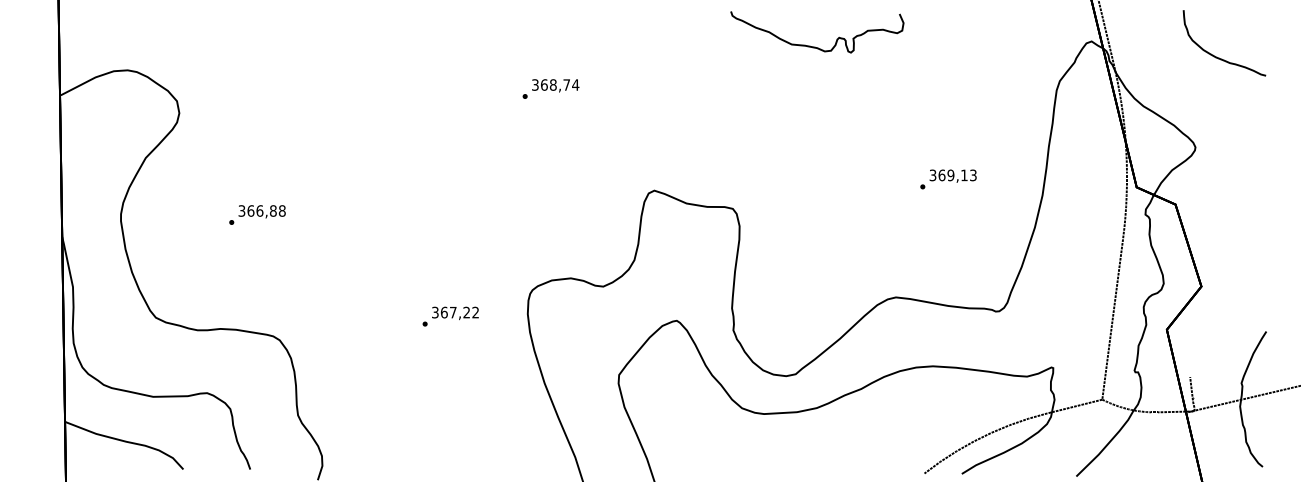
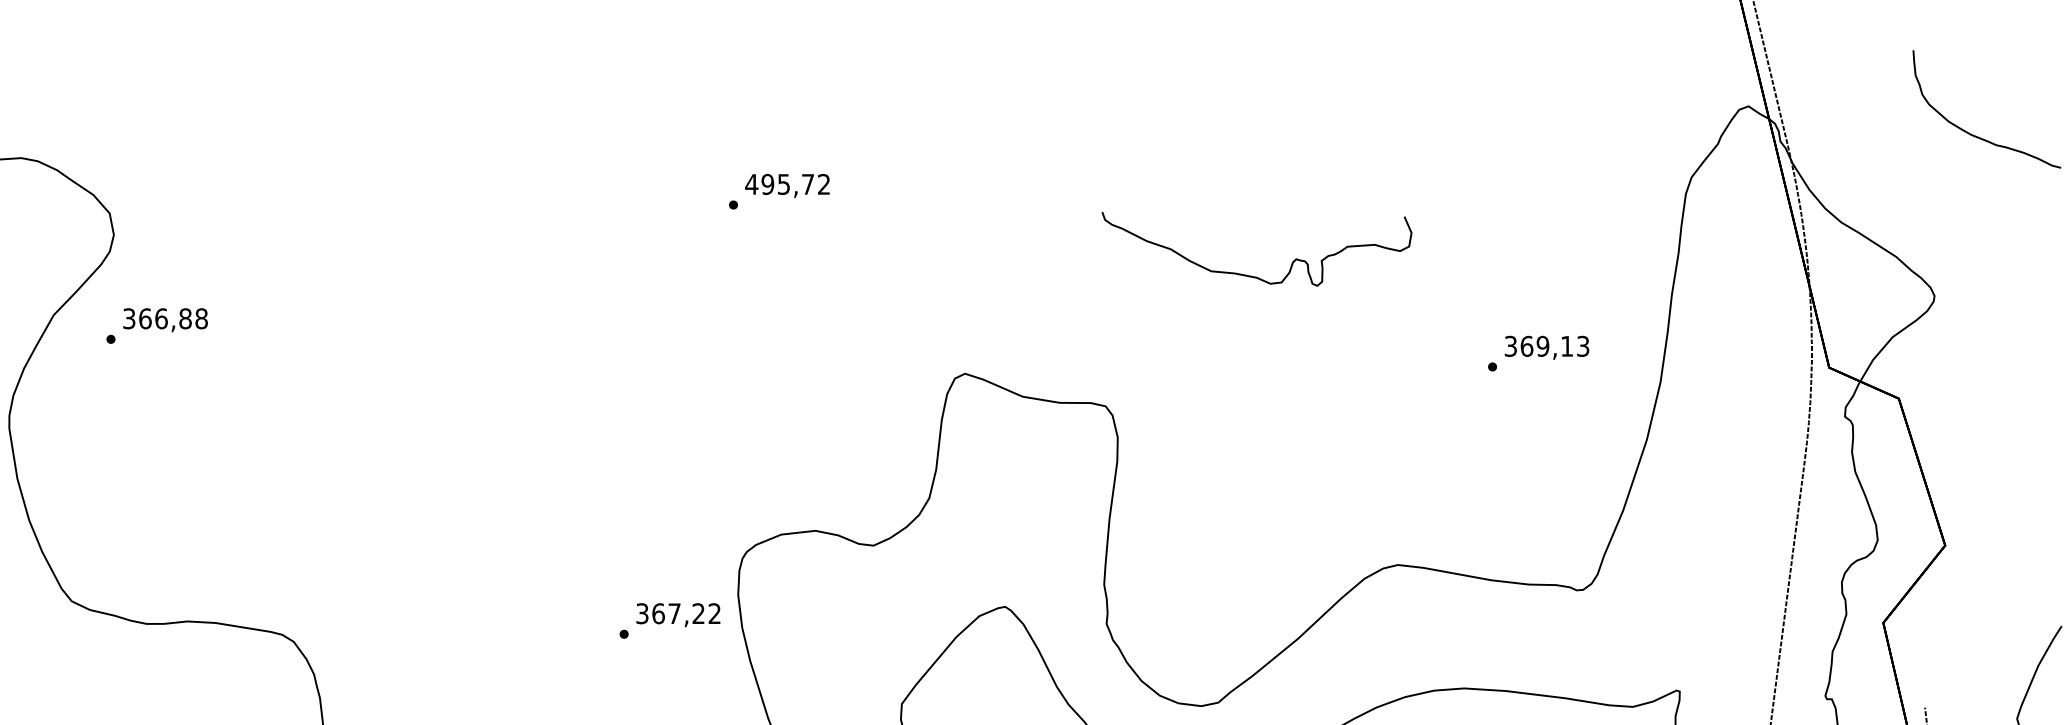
curve: (815, 46) -> (1253, 274), moved
text: (555, 84) -> (787, 183), 368,74 -> 495,72
text: (948, 179) -> (1538, 353), moved
text: (257, 214) -> (157, 325), moved
text: (450, 316) -> (669, 620), moved

